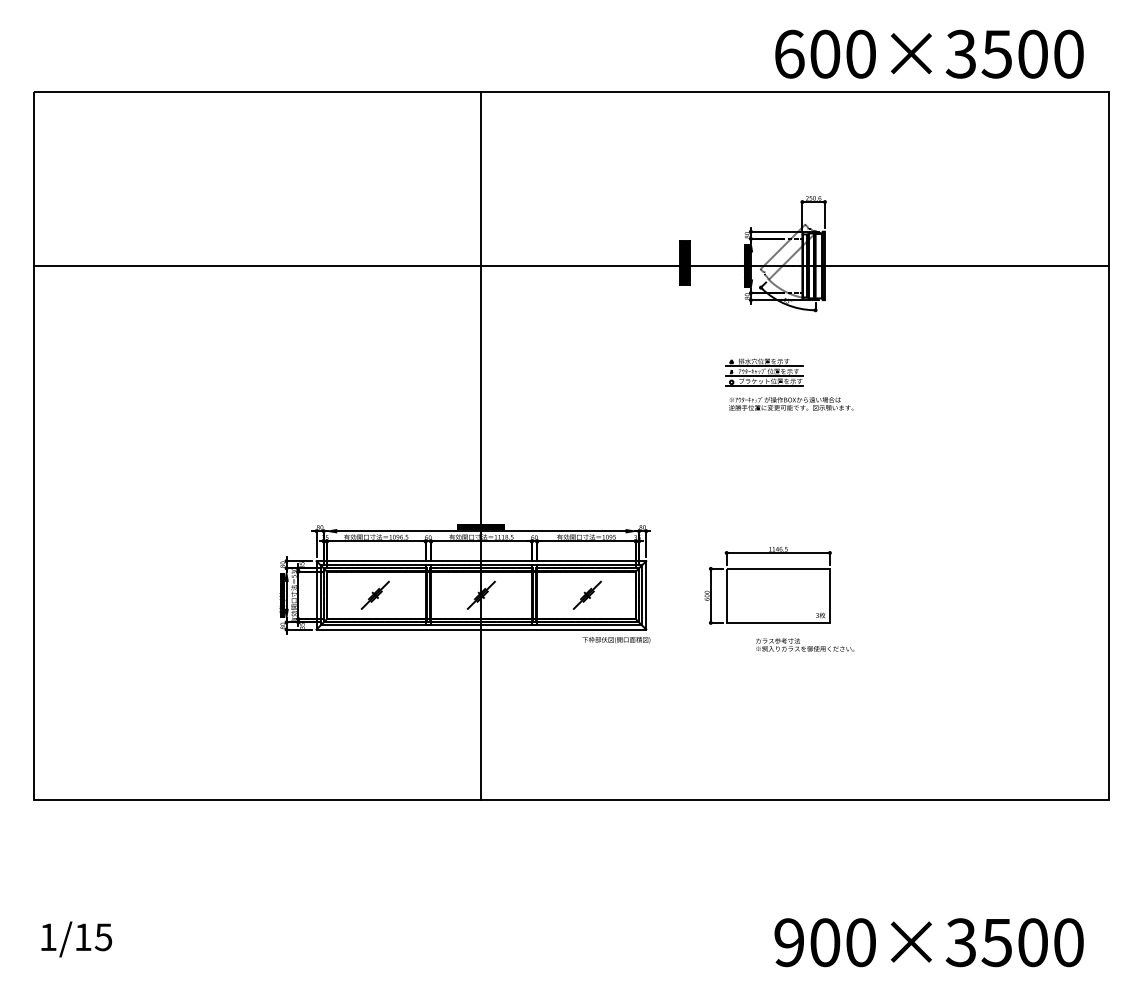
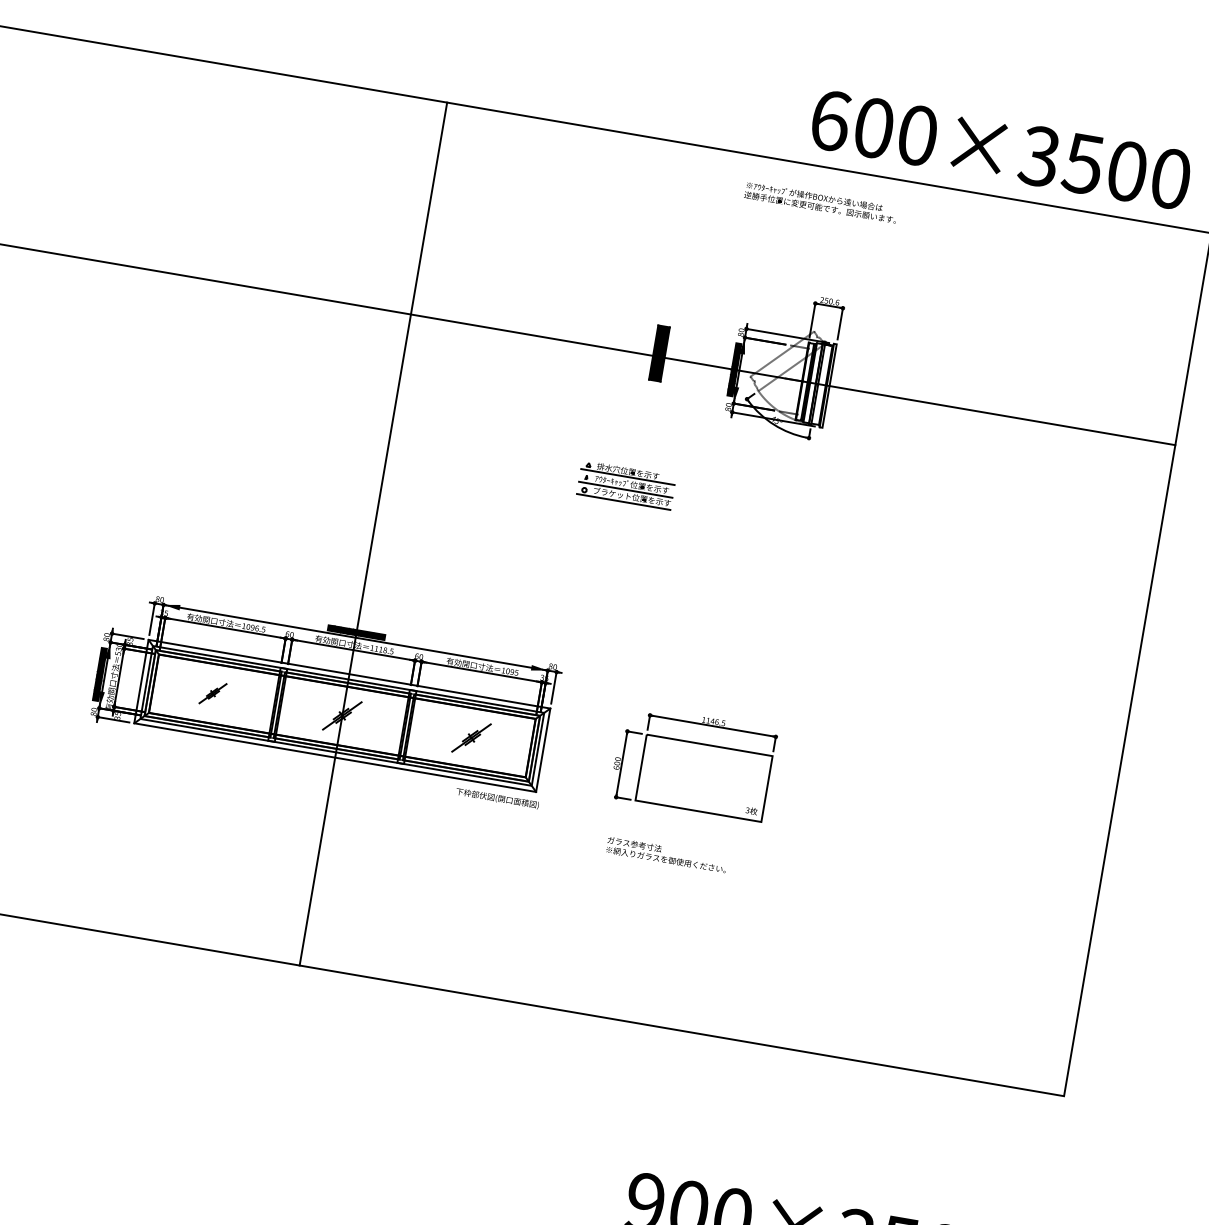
part: (764, 372) -> (626, 484), moved
text: (791, 403) -> (821, 202), moved
part: (374, 594) -> (212, 692), size x0.7
text: (805, 644) -> (667, 854), moved

